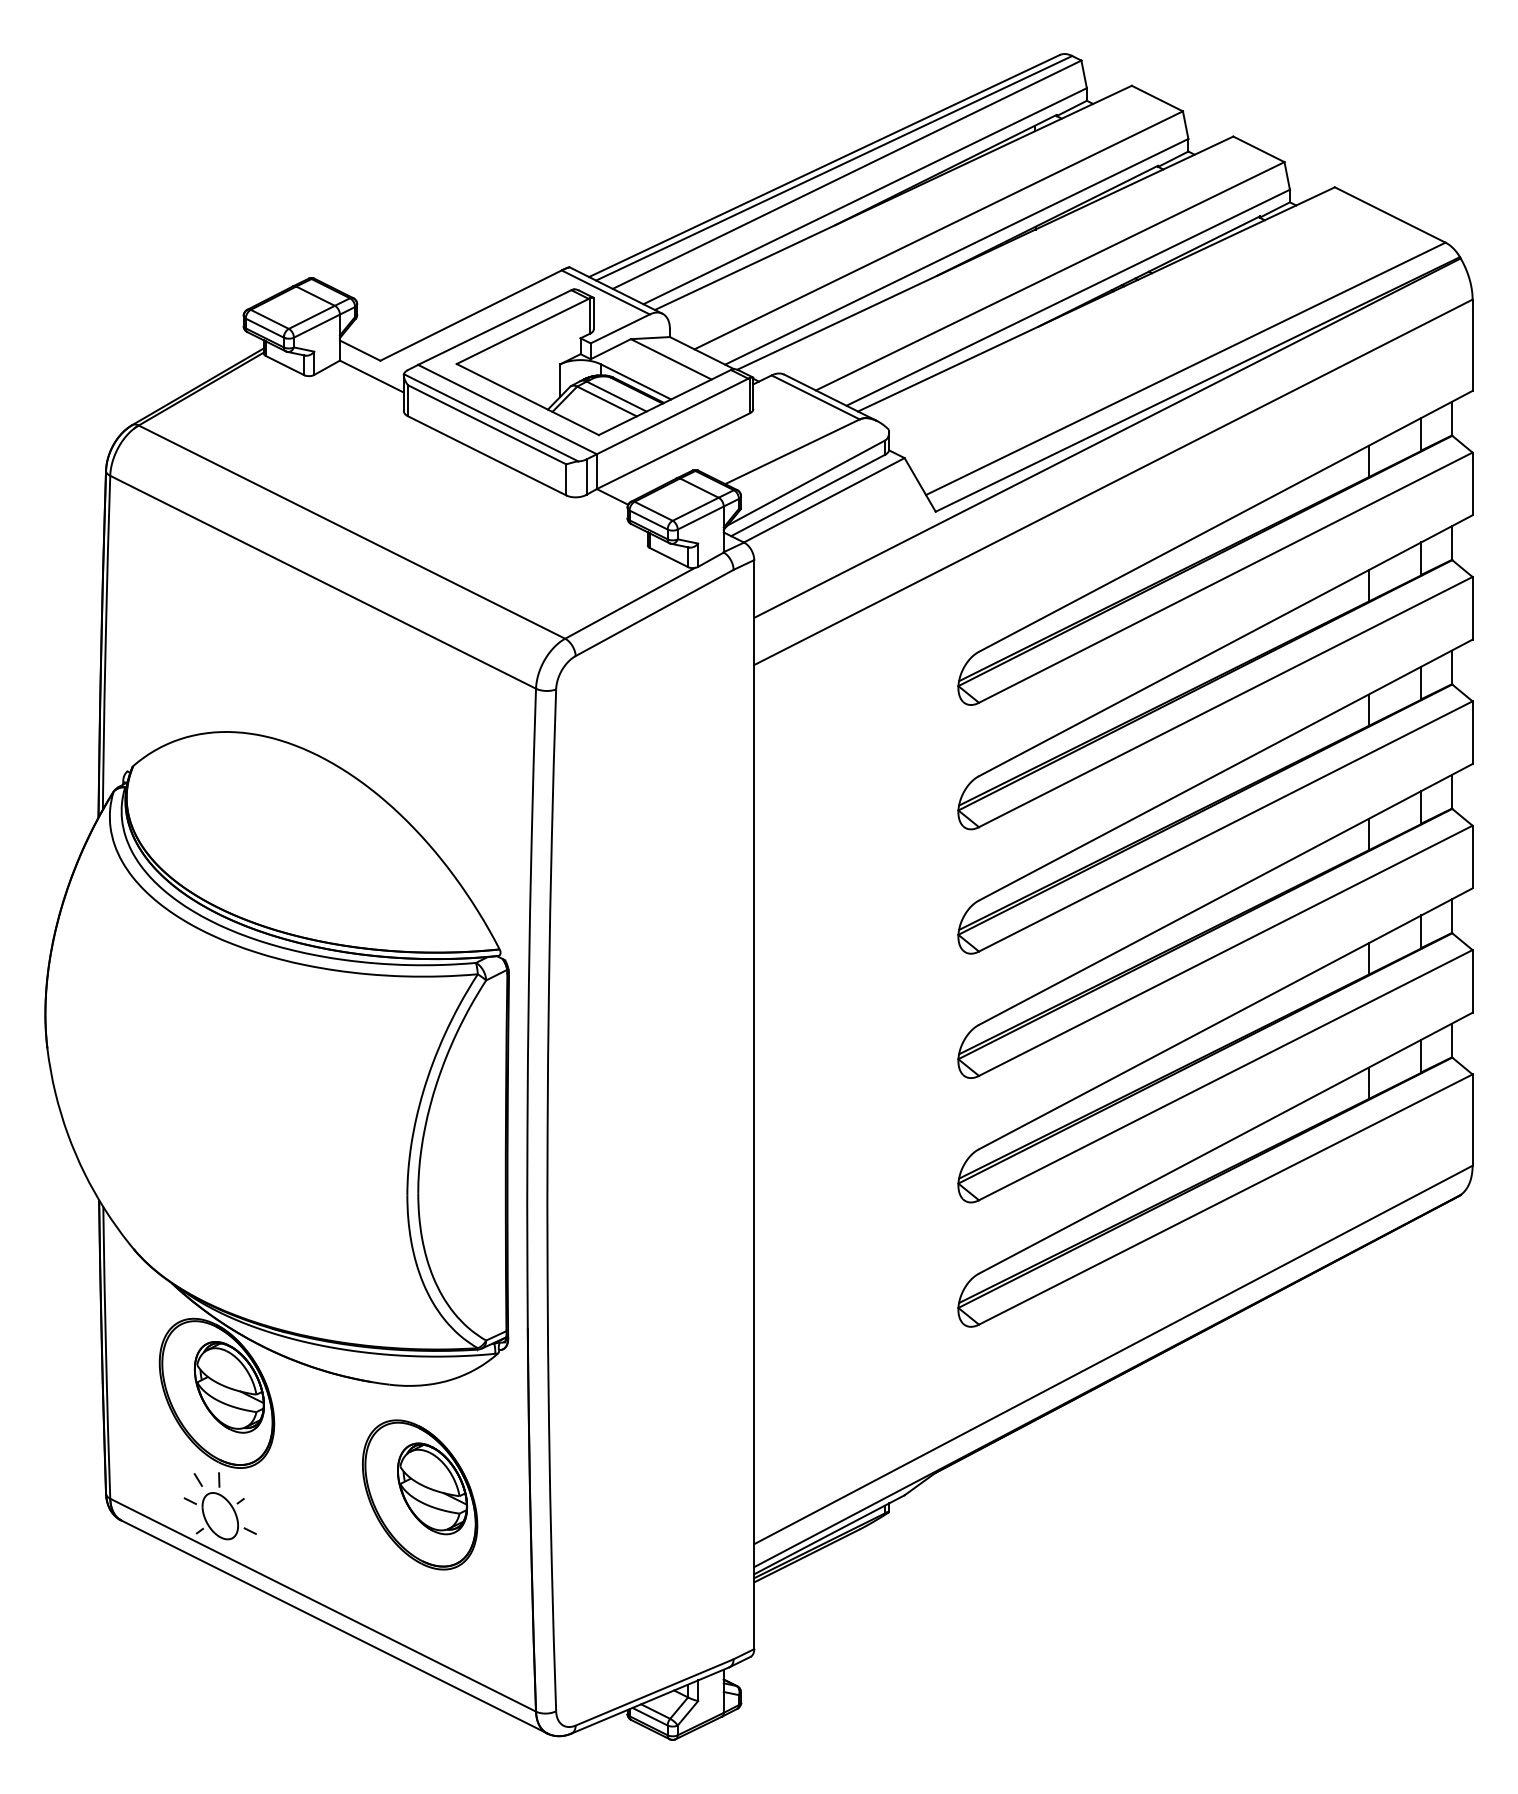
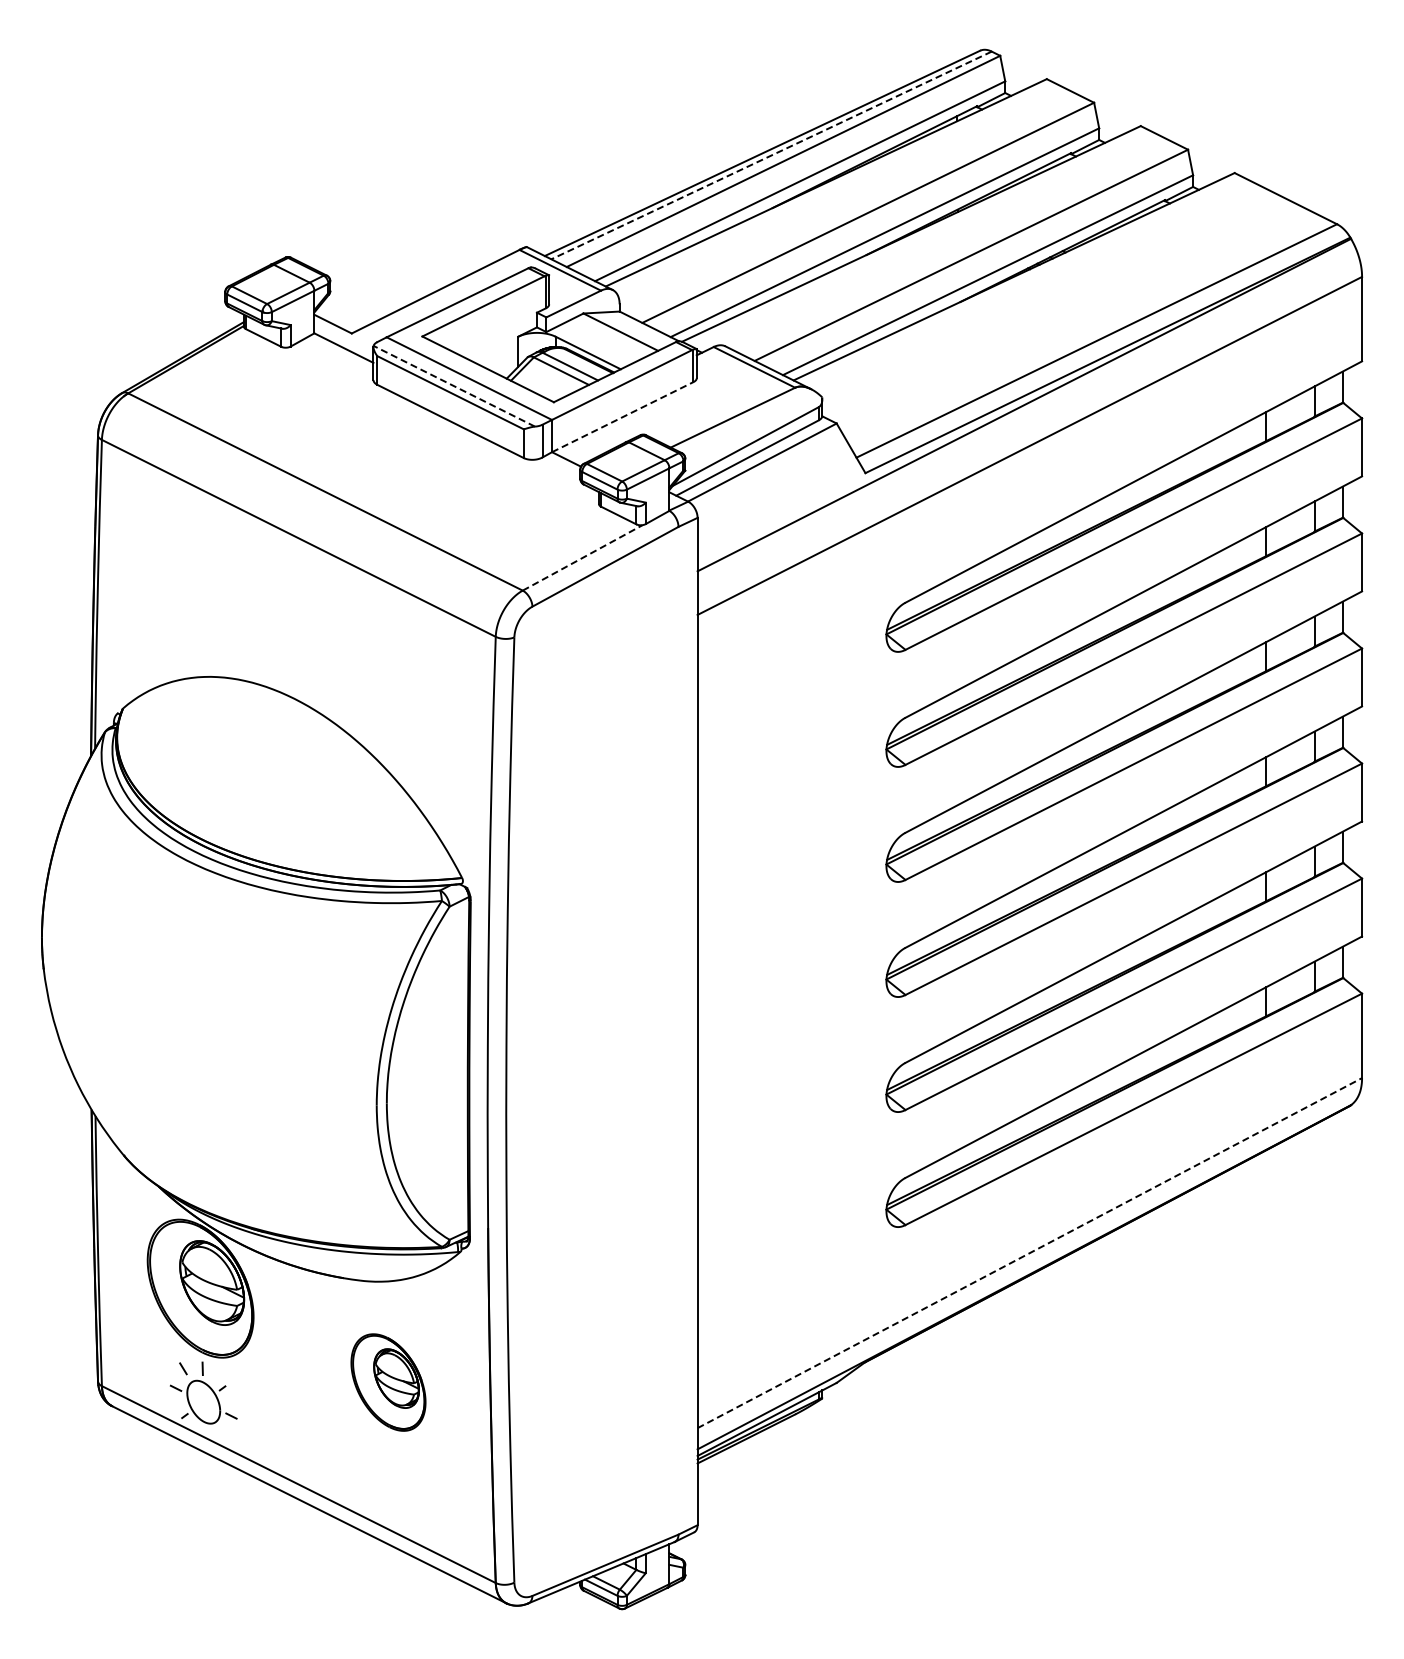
line: (834, 168) -> (771, 155), solid -> dashed
line: (490, 418) -> (453, 386), solid -> dashed
line: (673, 451) -> (622, 417), solid -> dashed
line: (630, 602) -> (583, 557), solid -> dashed
line: (1113, 1355) -> (1029, 1253), solid -> dashed
part: (420, 1494) -> (388, 1382), size x0.7

